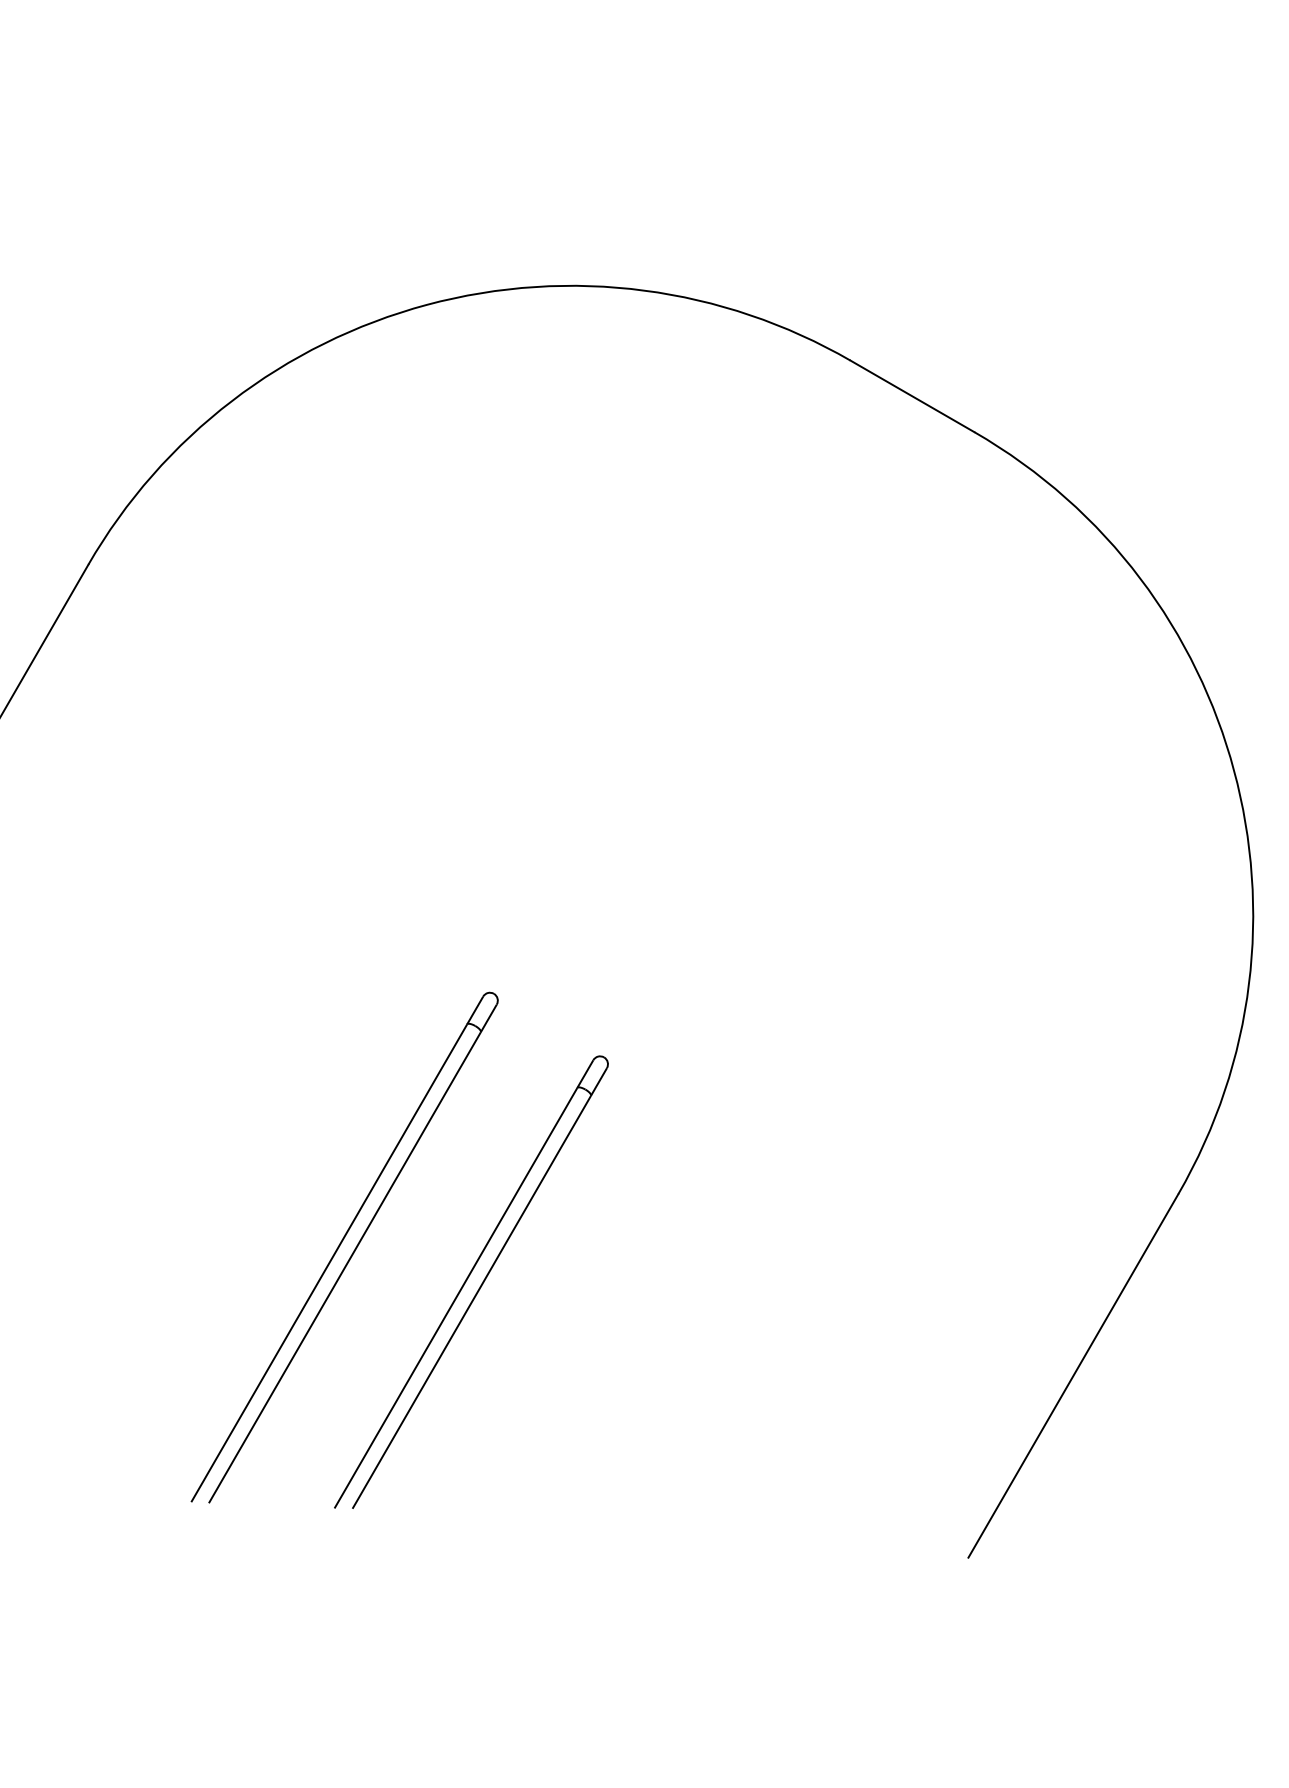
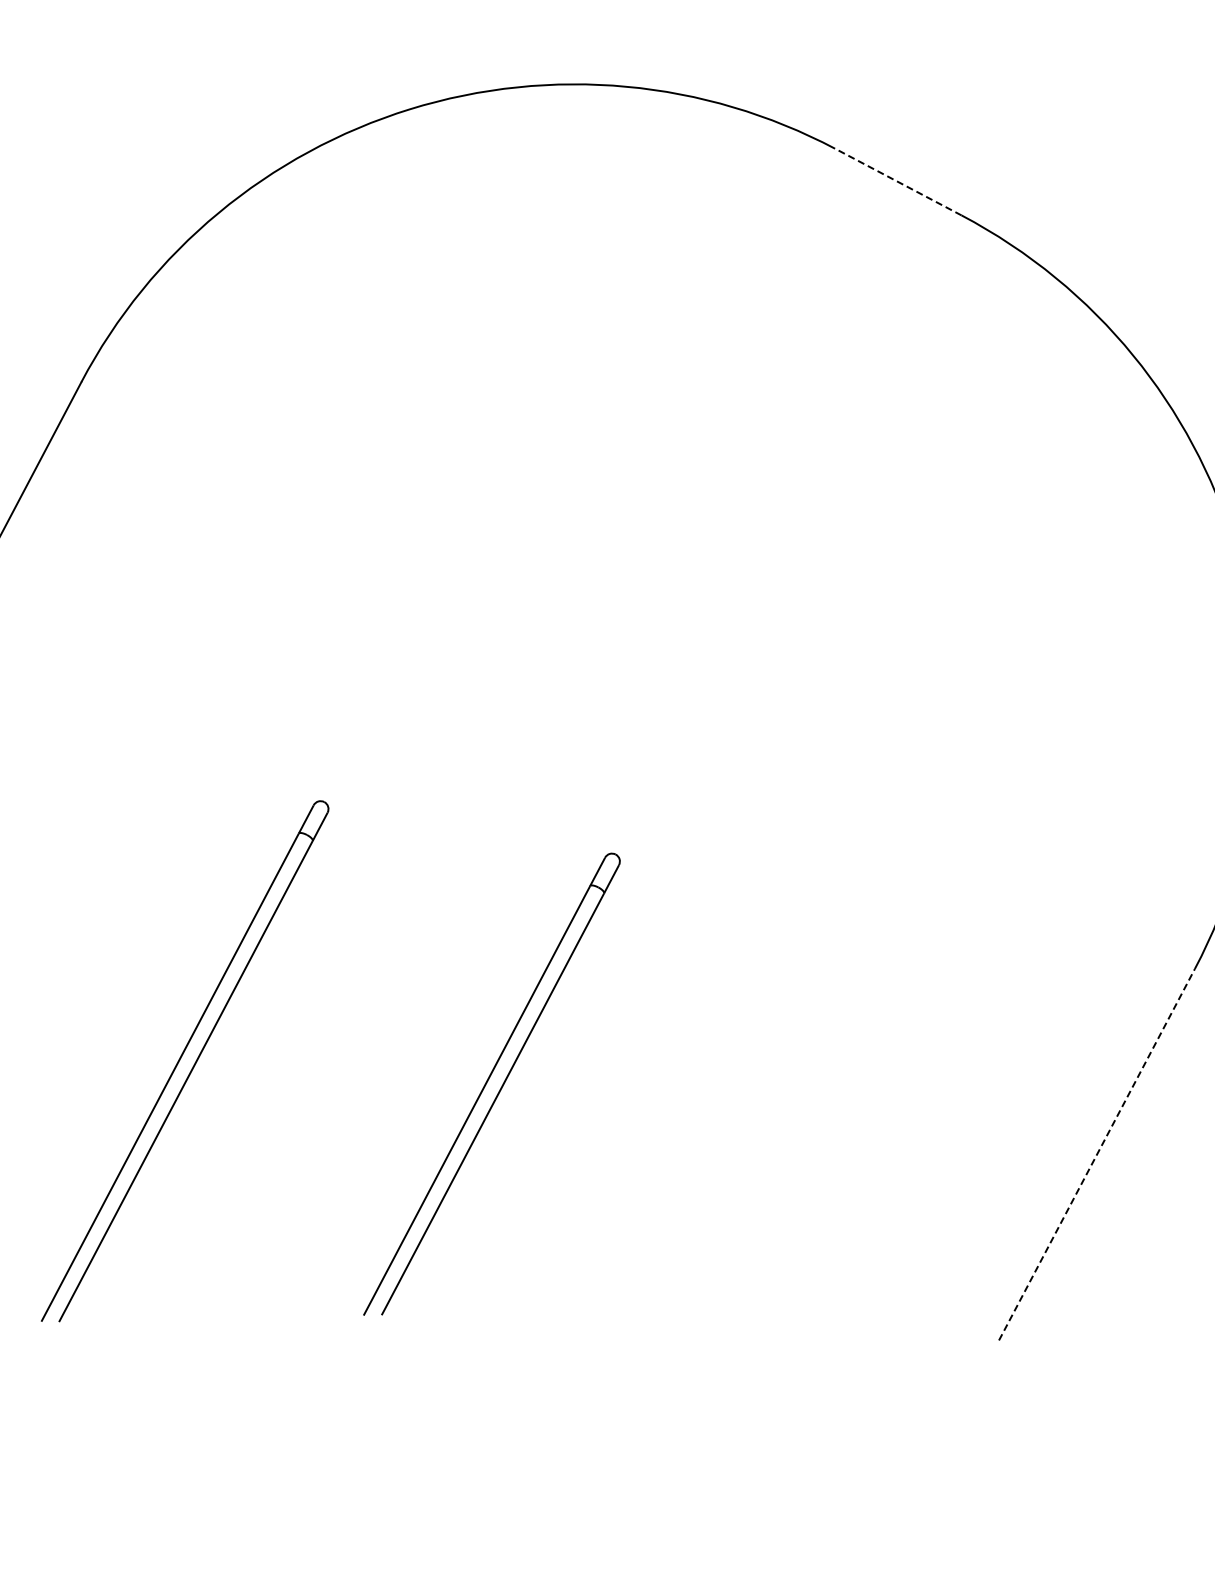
line: (911, 396) -> (897, 182), solid -> dashed
part: (344, 1247) -> (184, 1061), moved
line: (1073, 1375) -> (1097, 1154), solid -> dashed

